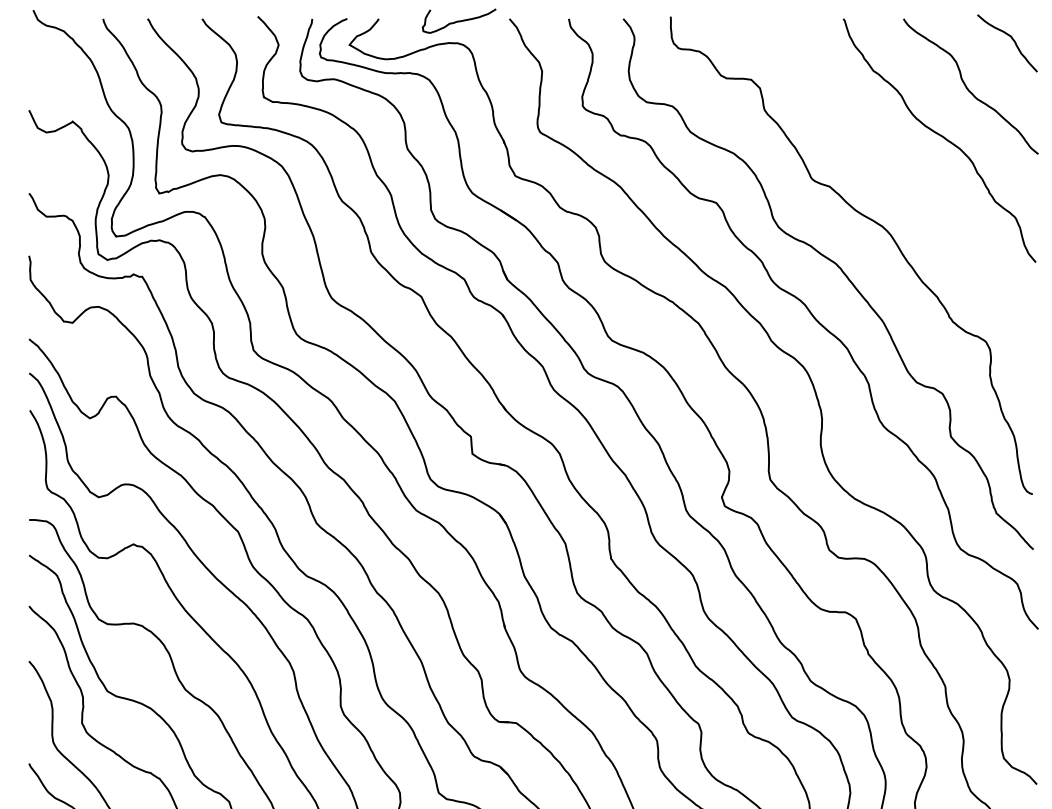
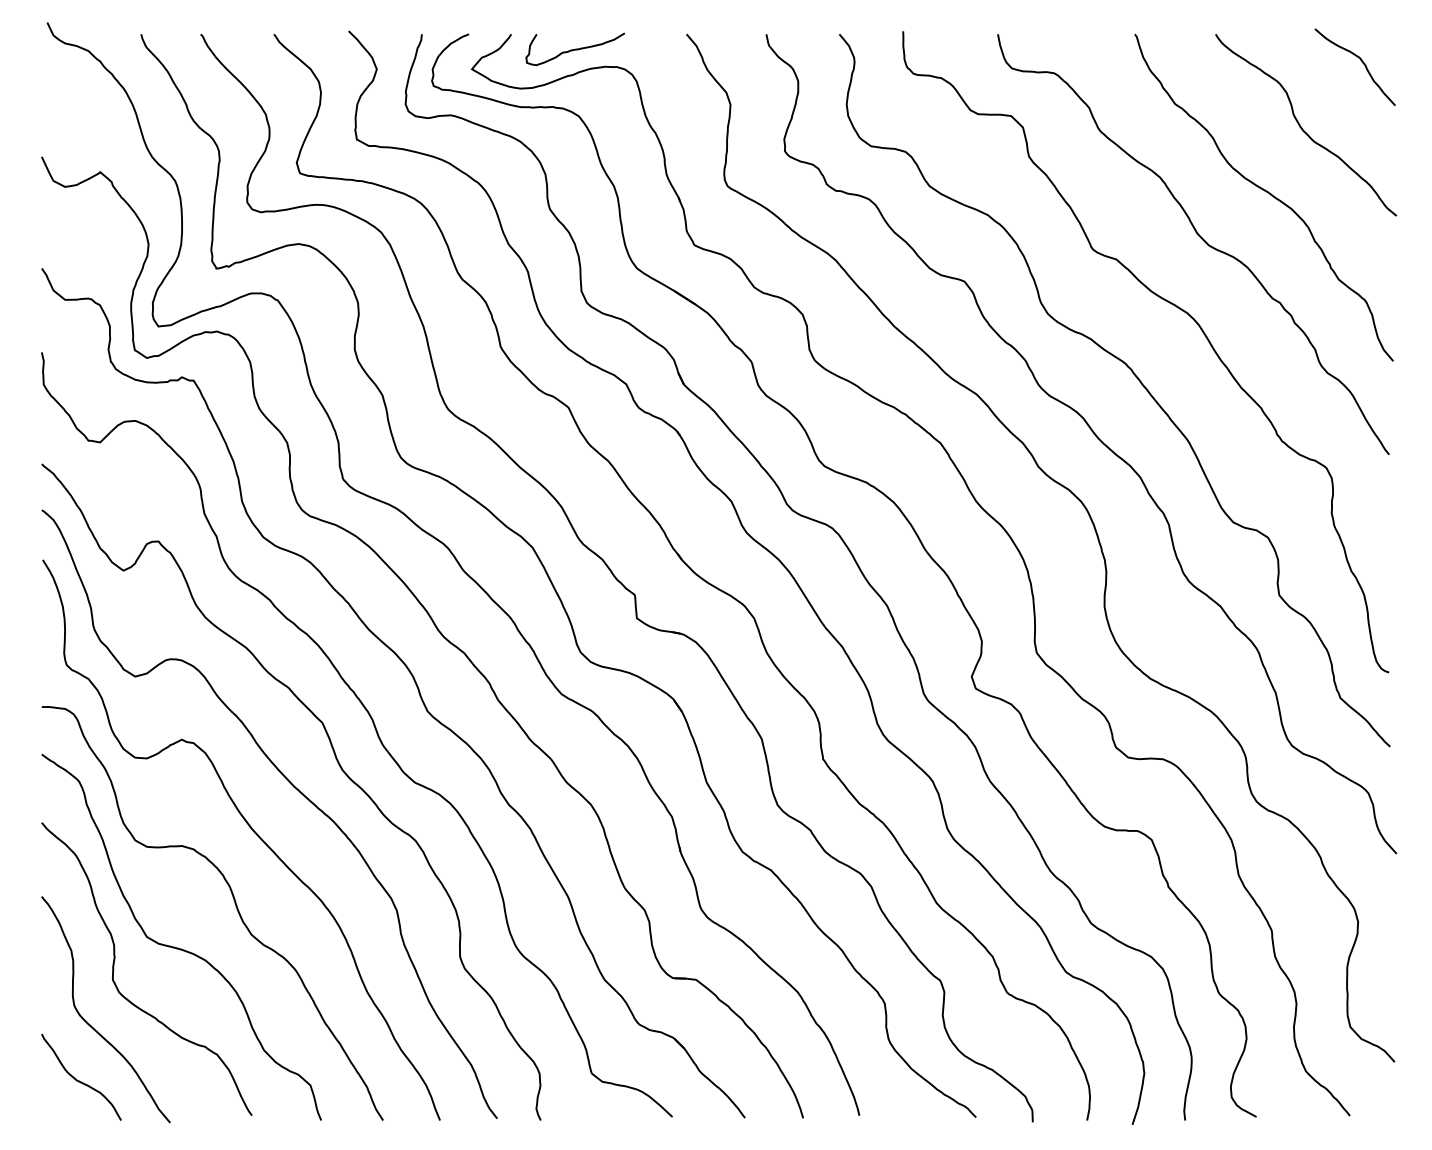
curve: (458, 21) -> (574, 49), moved
curve: (891, 170) -> (1199, 237), added

